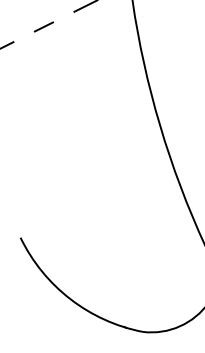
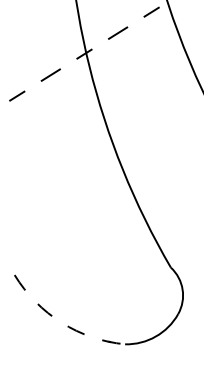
arc: (70, 298) -> (61, 322), solid -> dashed

